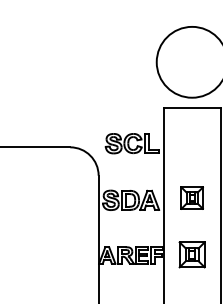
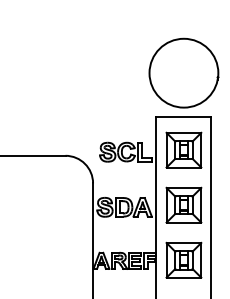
part: (191, 140) -> (183, 149), added
part: (191, 197) -> (183, 204), size x1.67
part: (191, 254) -> (183, 259), size x1.43

